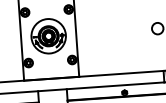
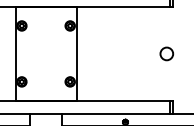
part: (48, 35) -> (45, 53), removed

